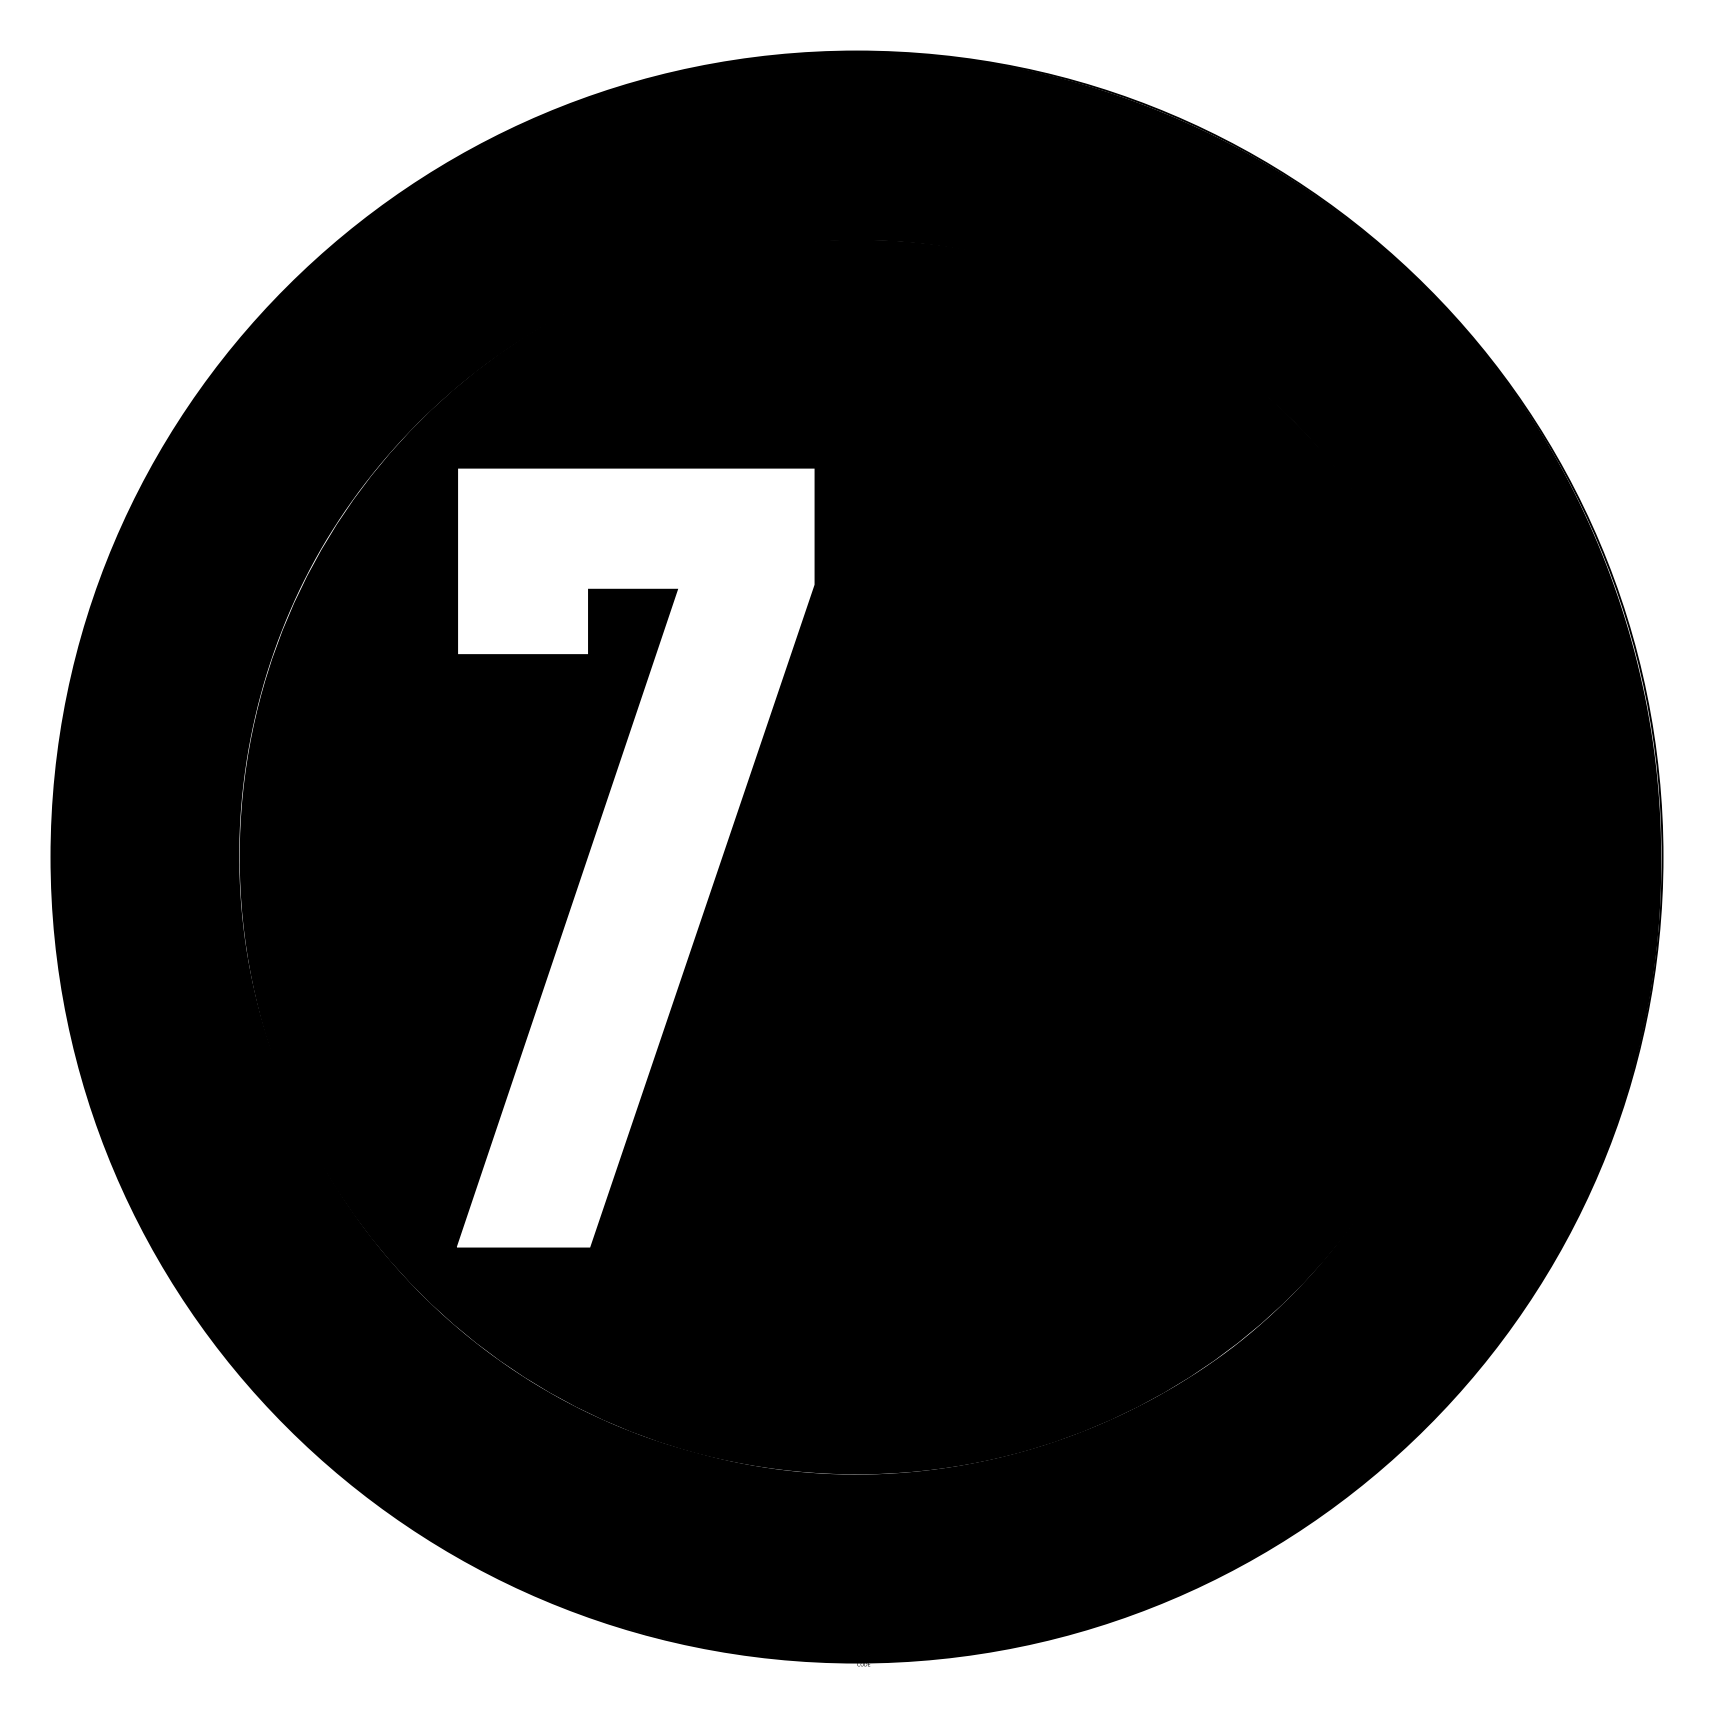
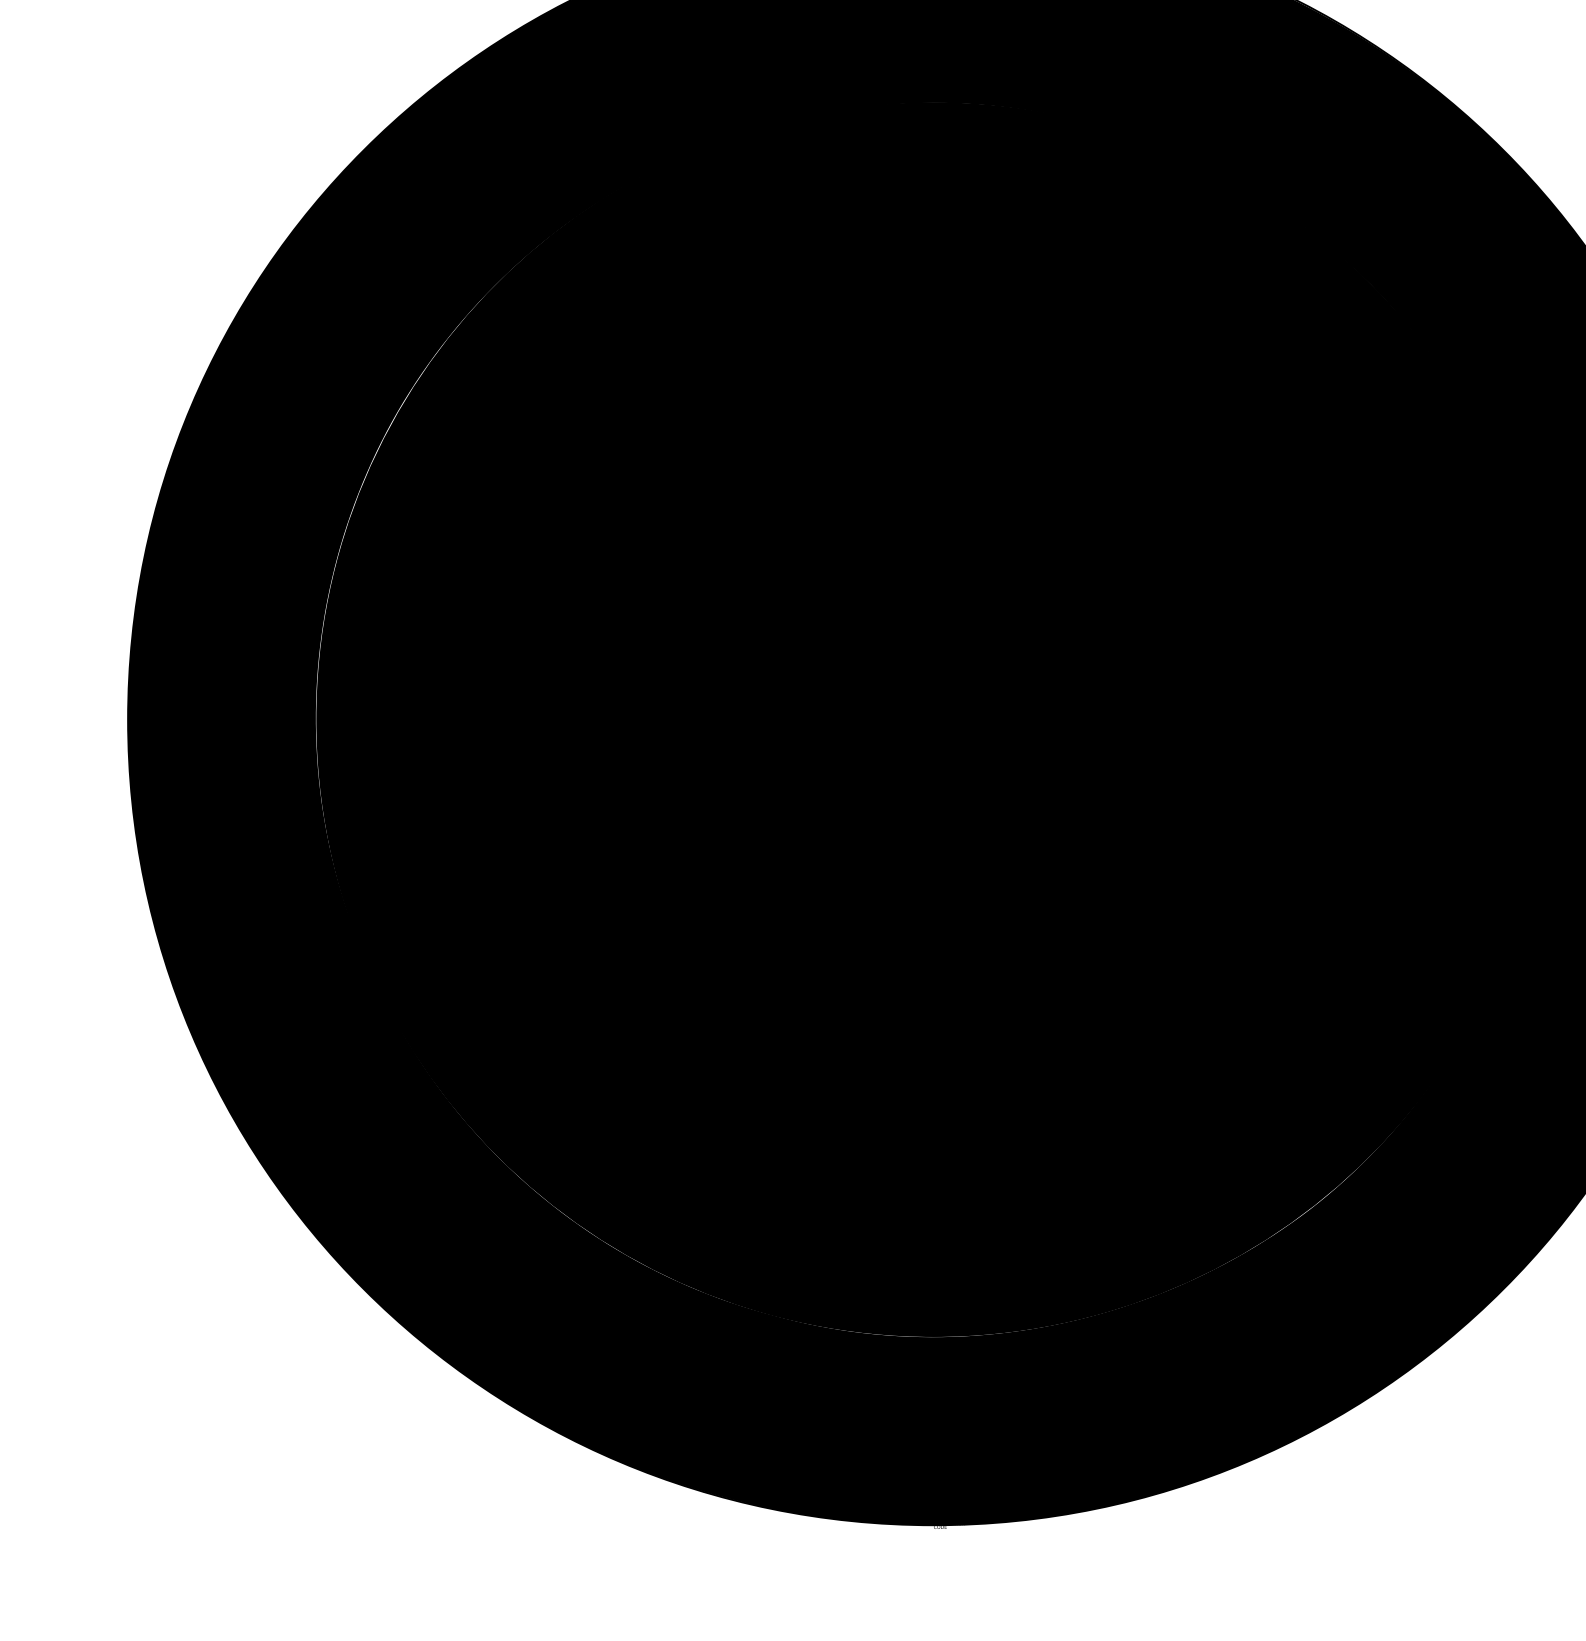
fill: (635, 857) -> (712, 720), added

